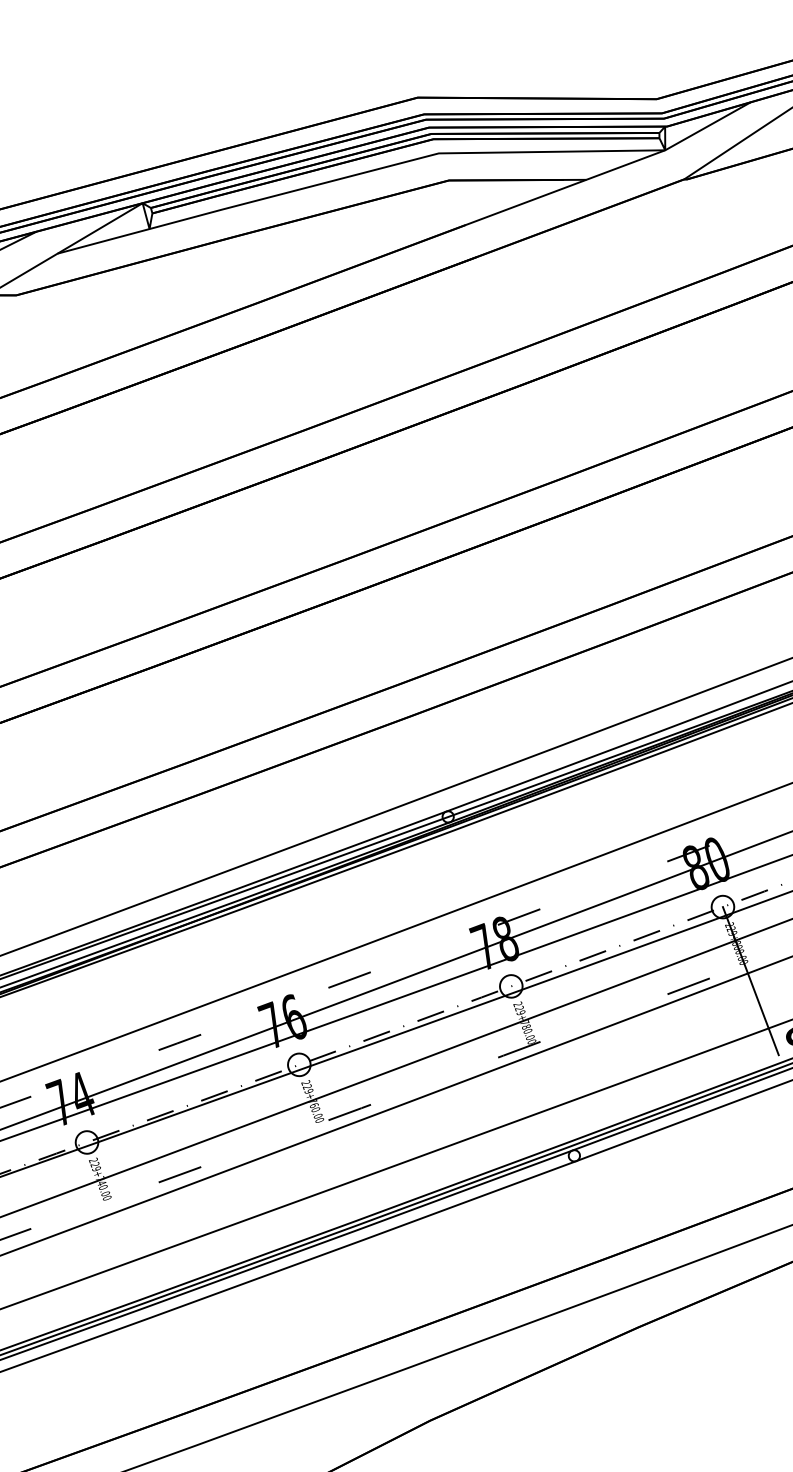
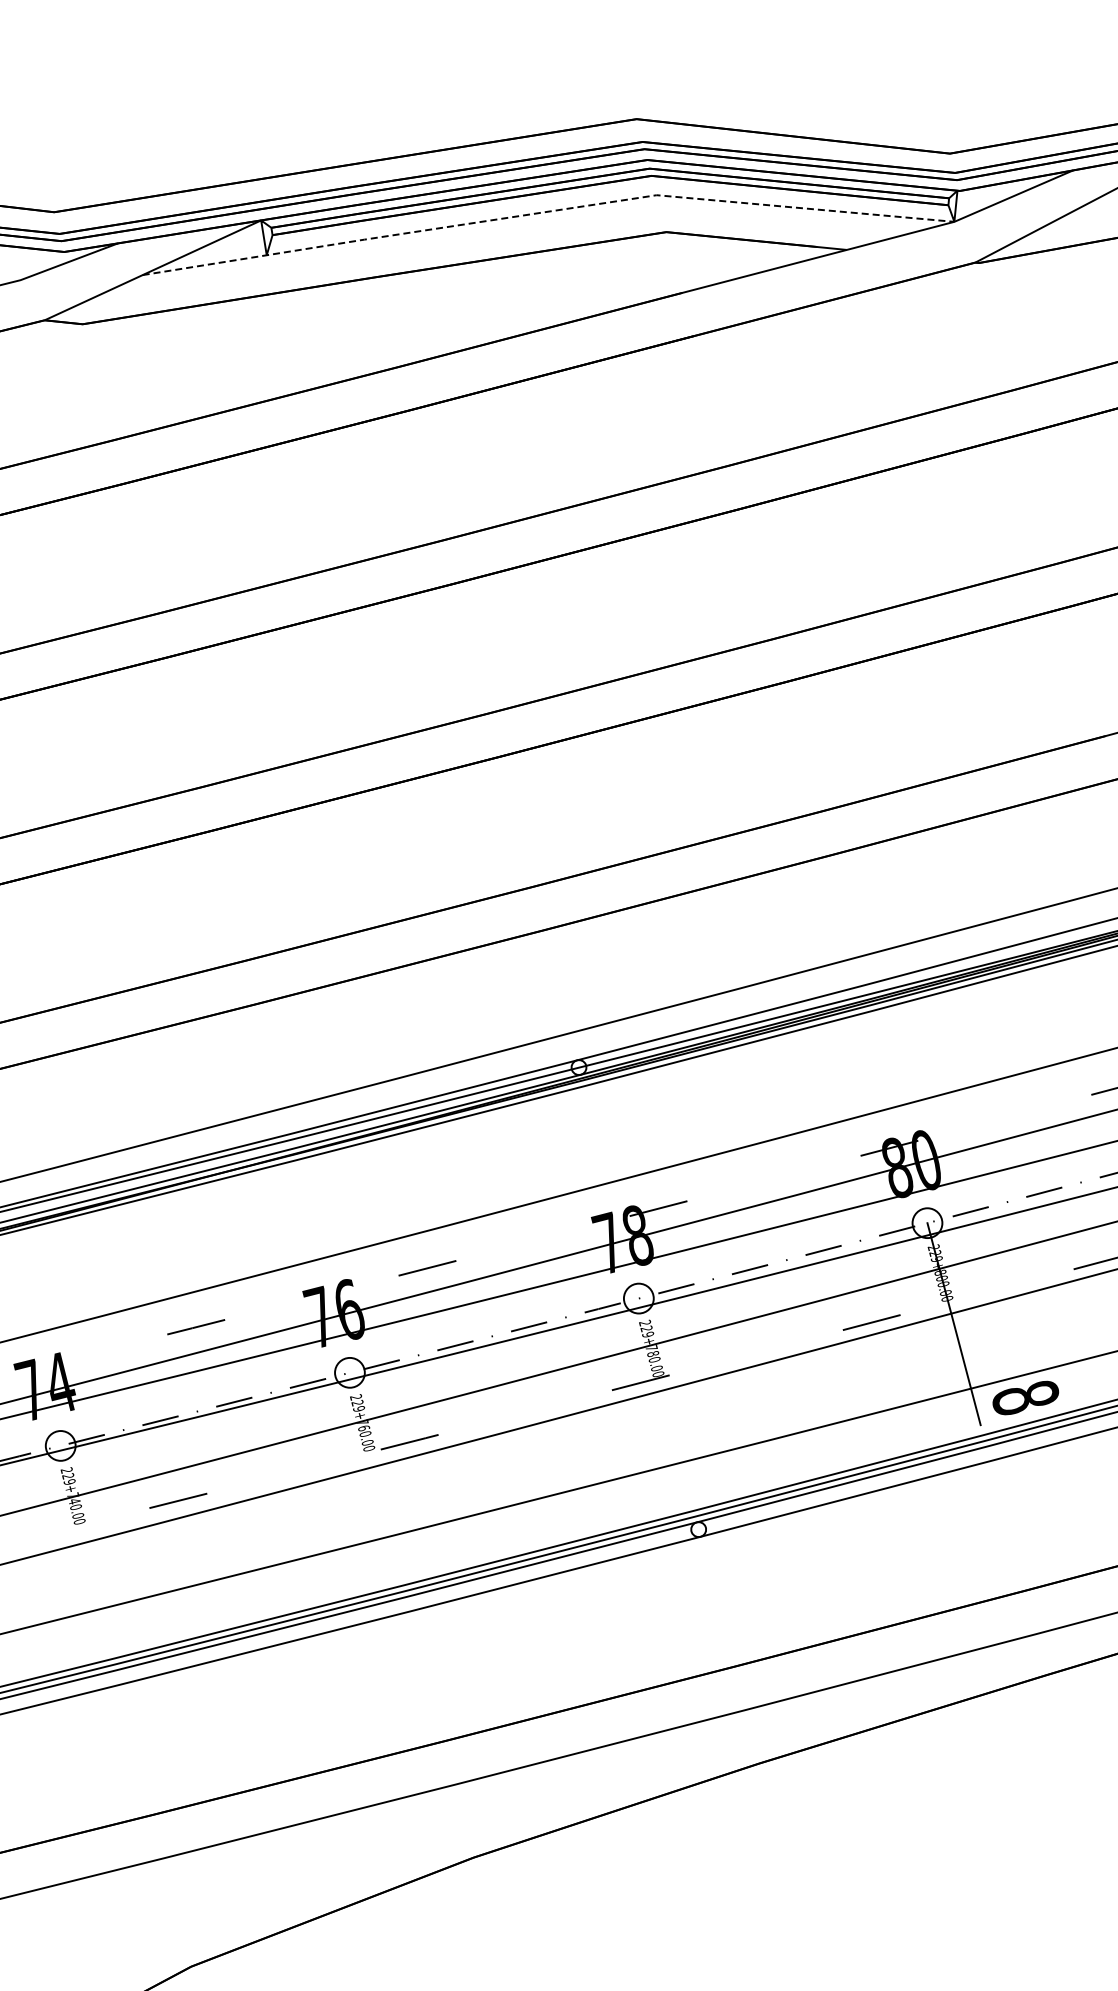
line: (357, 174) -> (547, 211), solid -> dashed

